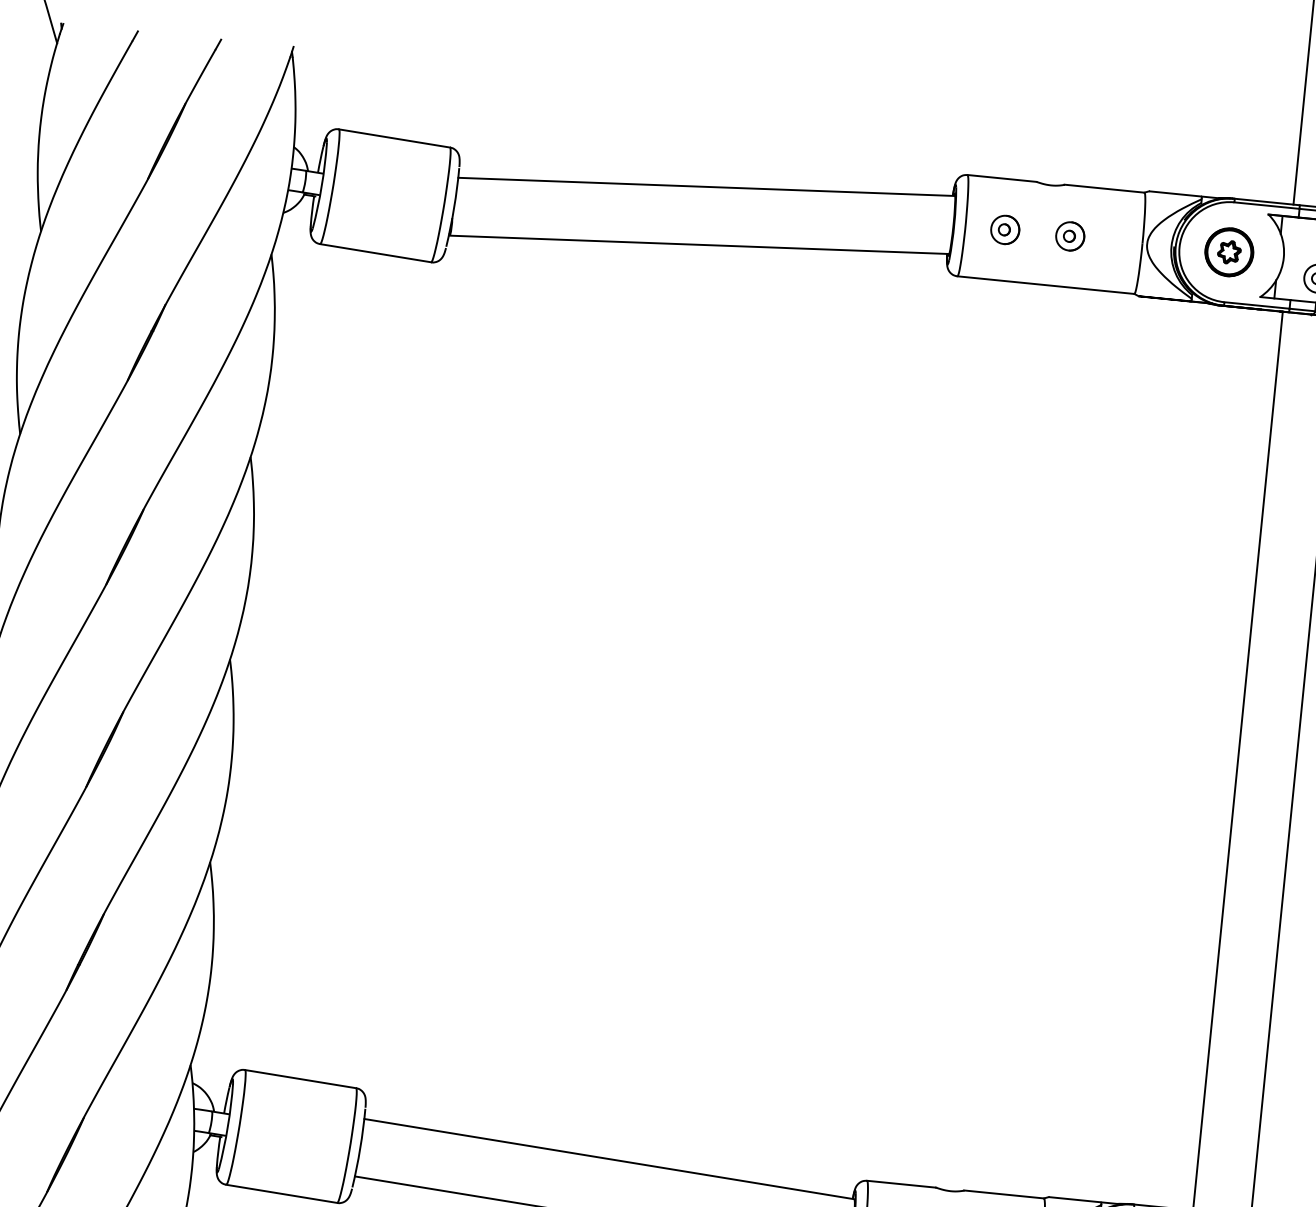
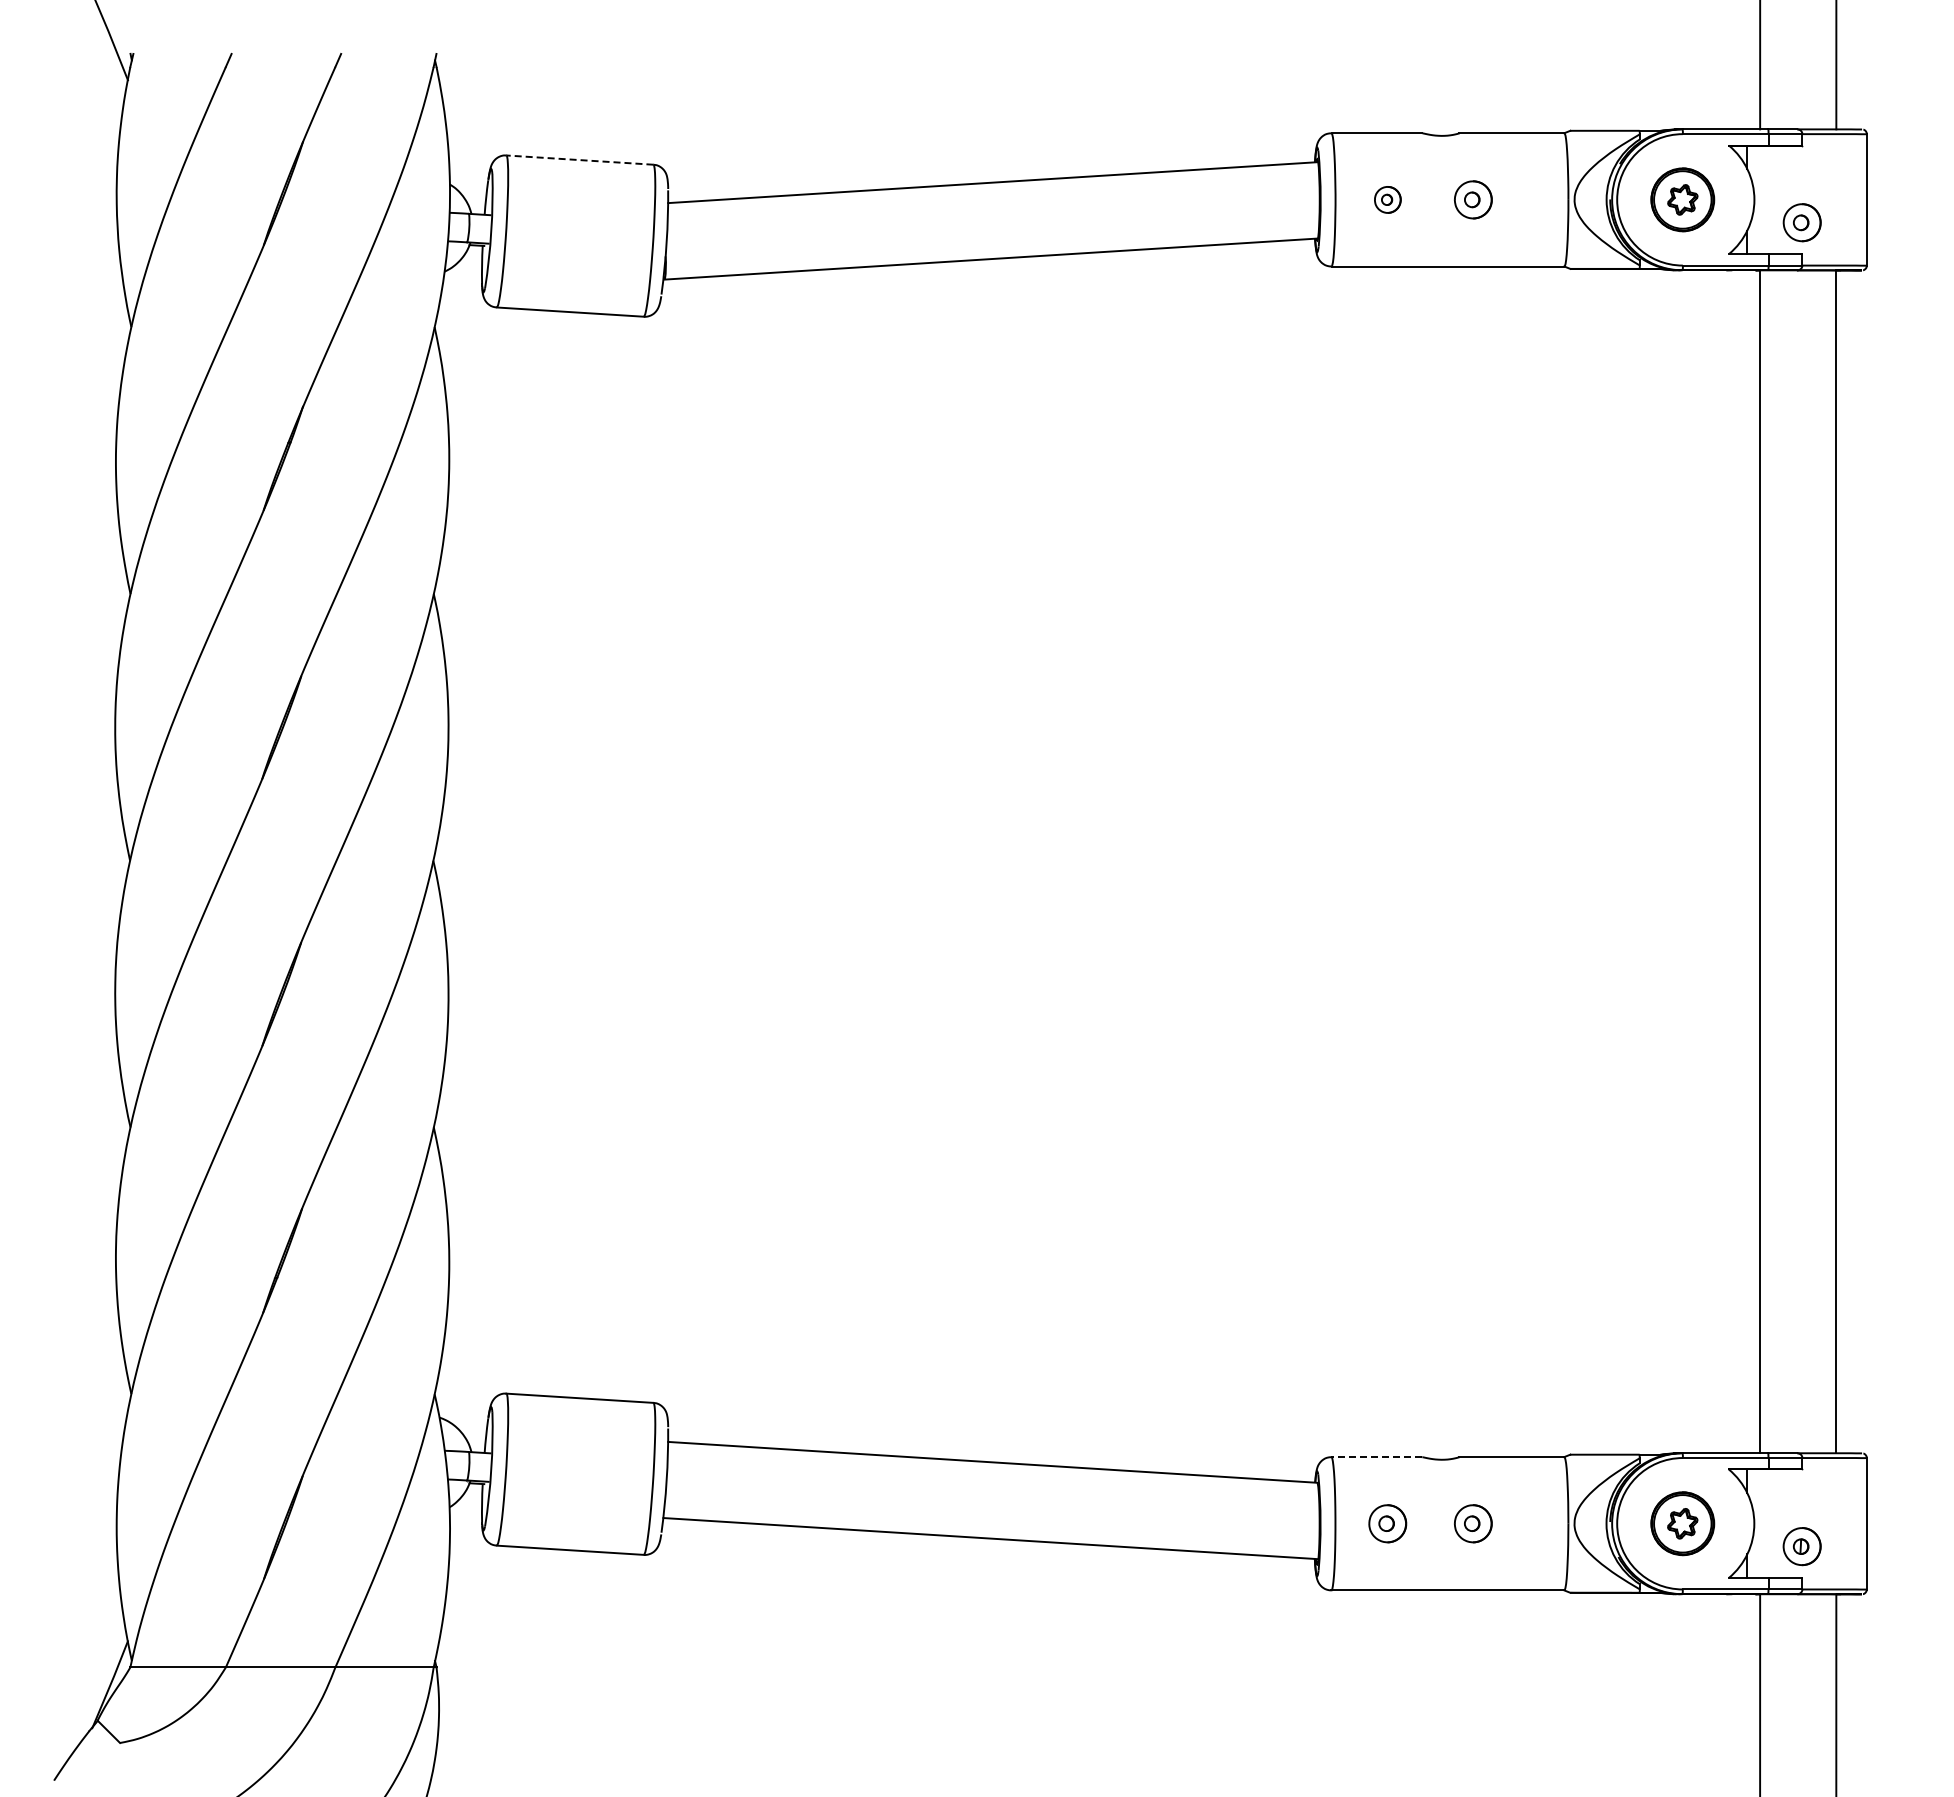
line: (394, 138) -> (579, 160), solid -> dashed
part: (1005, 229) -> (1387, 199), size x0.7
line: (901, 1184) -> (1376, 1457), solid -> dashed

